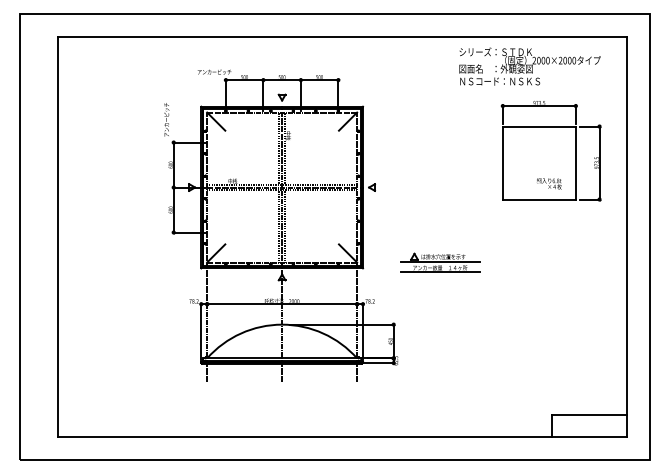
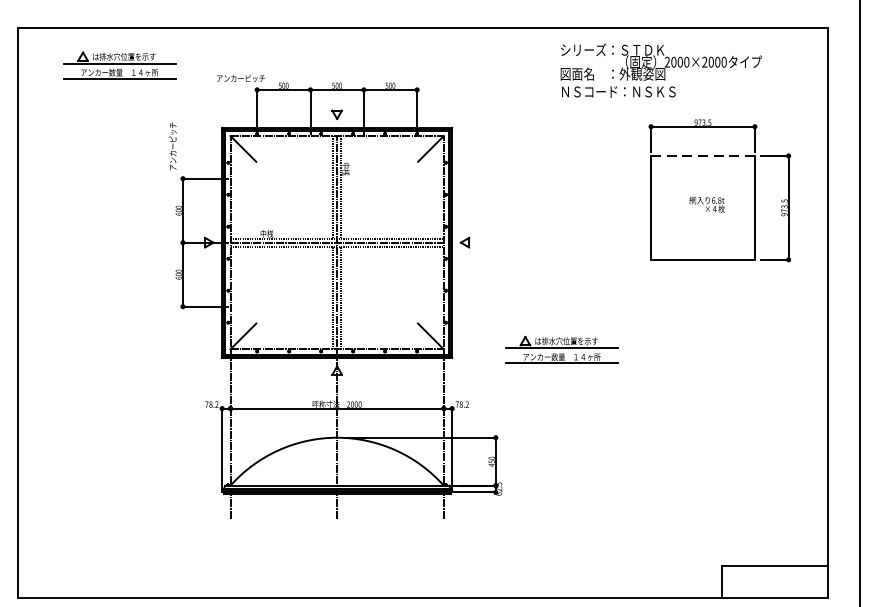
part: (129, 62) -> (120, 64), added
text: (529, 66) -> (660, 70), moved
line: (538, 126) -> (701, 155), solid -> dashed
text: (549, 183) -> (707, 204), moved

